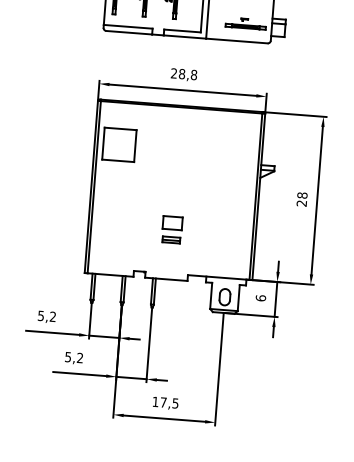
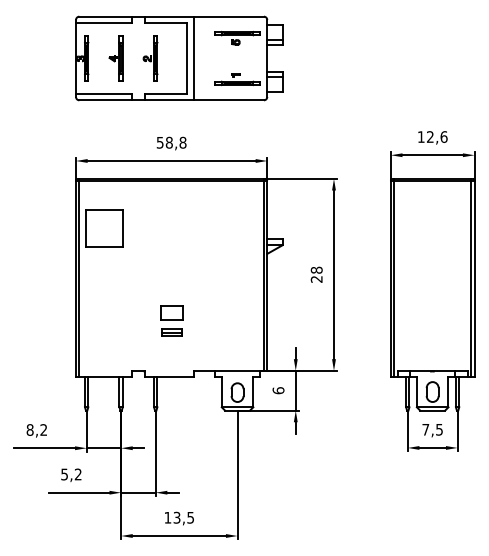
text: (173, 73) -> (159, 142), 28,8 -> 58,8
text: (40, 315) -> (29, 429), 5,2 -> 8,2
text: (163, 402) -> (176, 517), 17,5 -> 13,5

